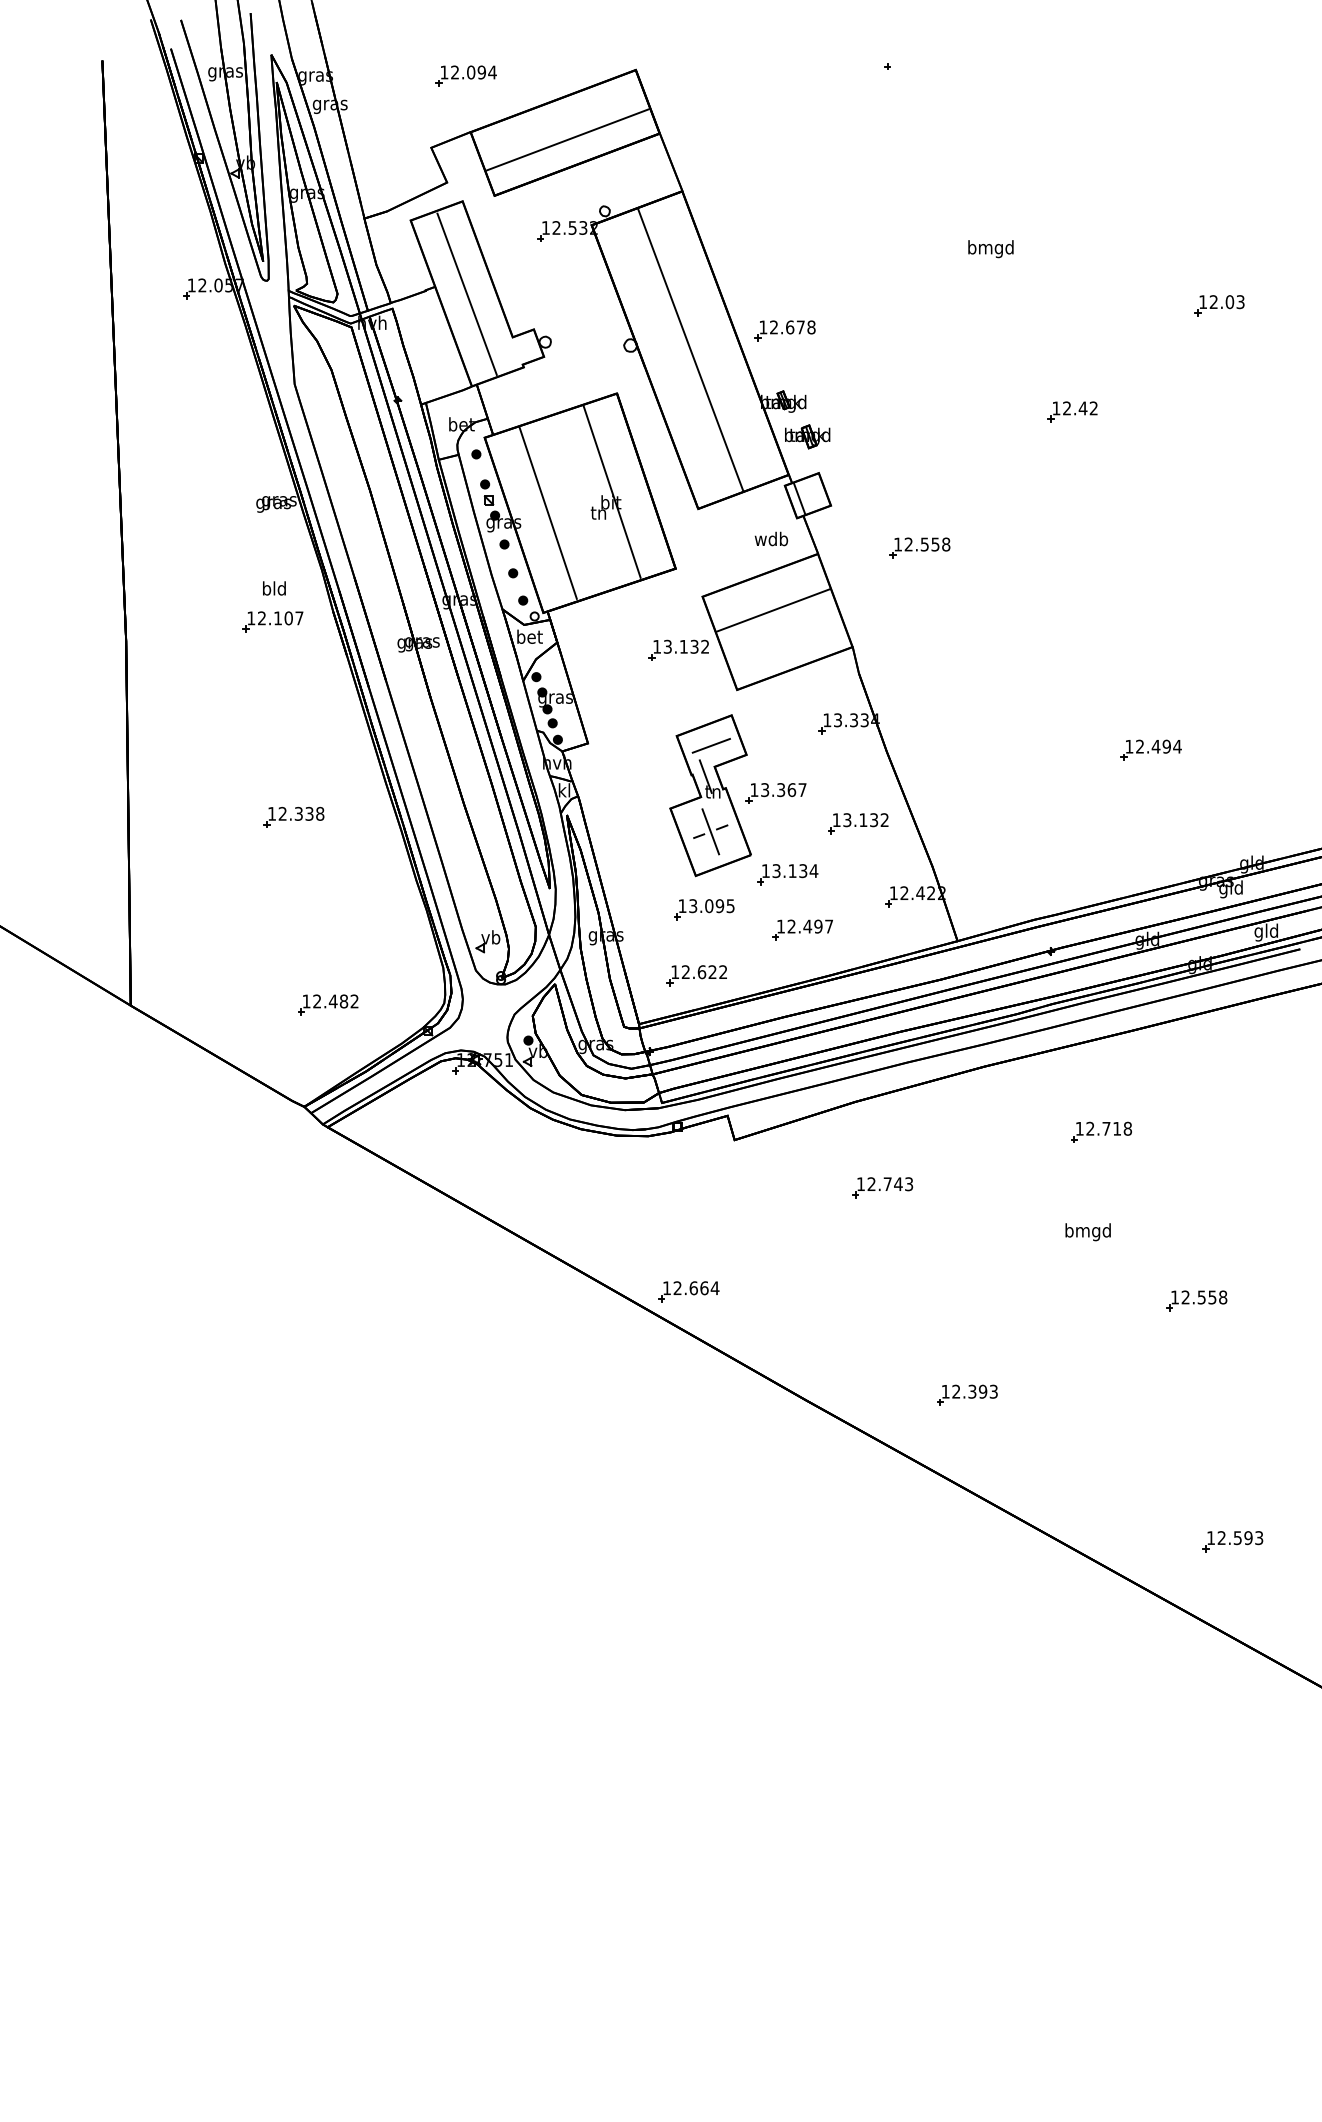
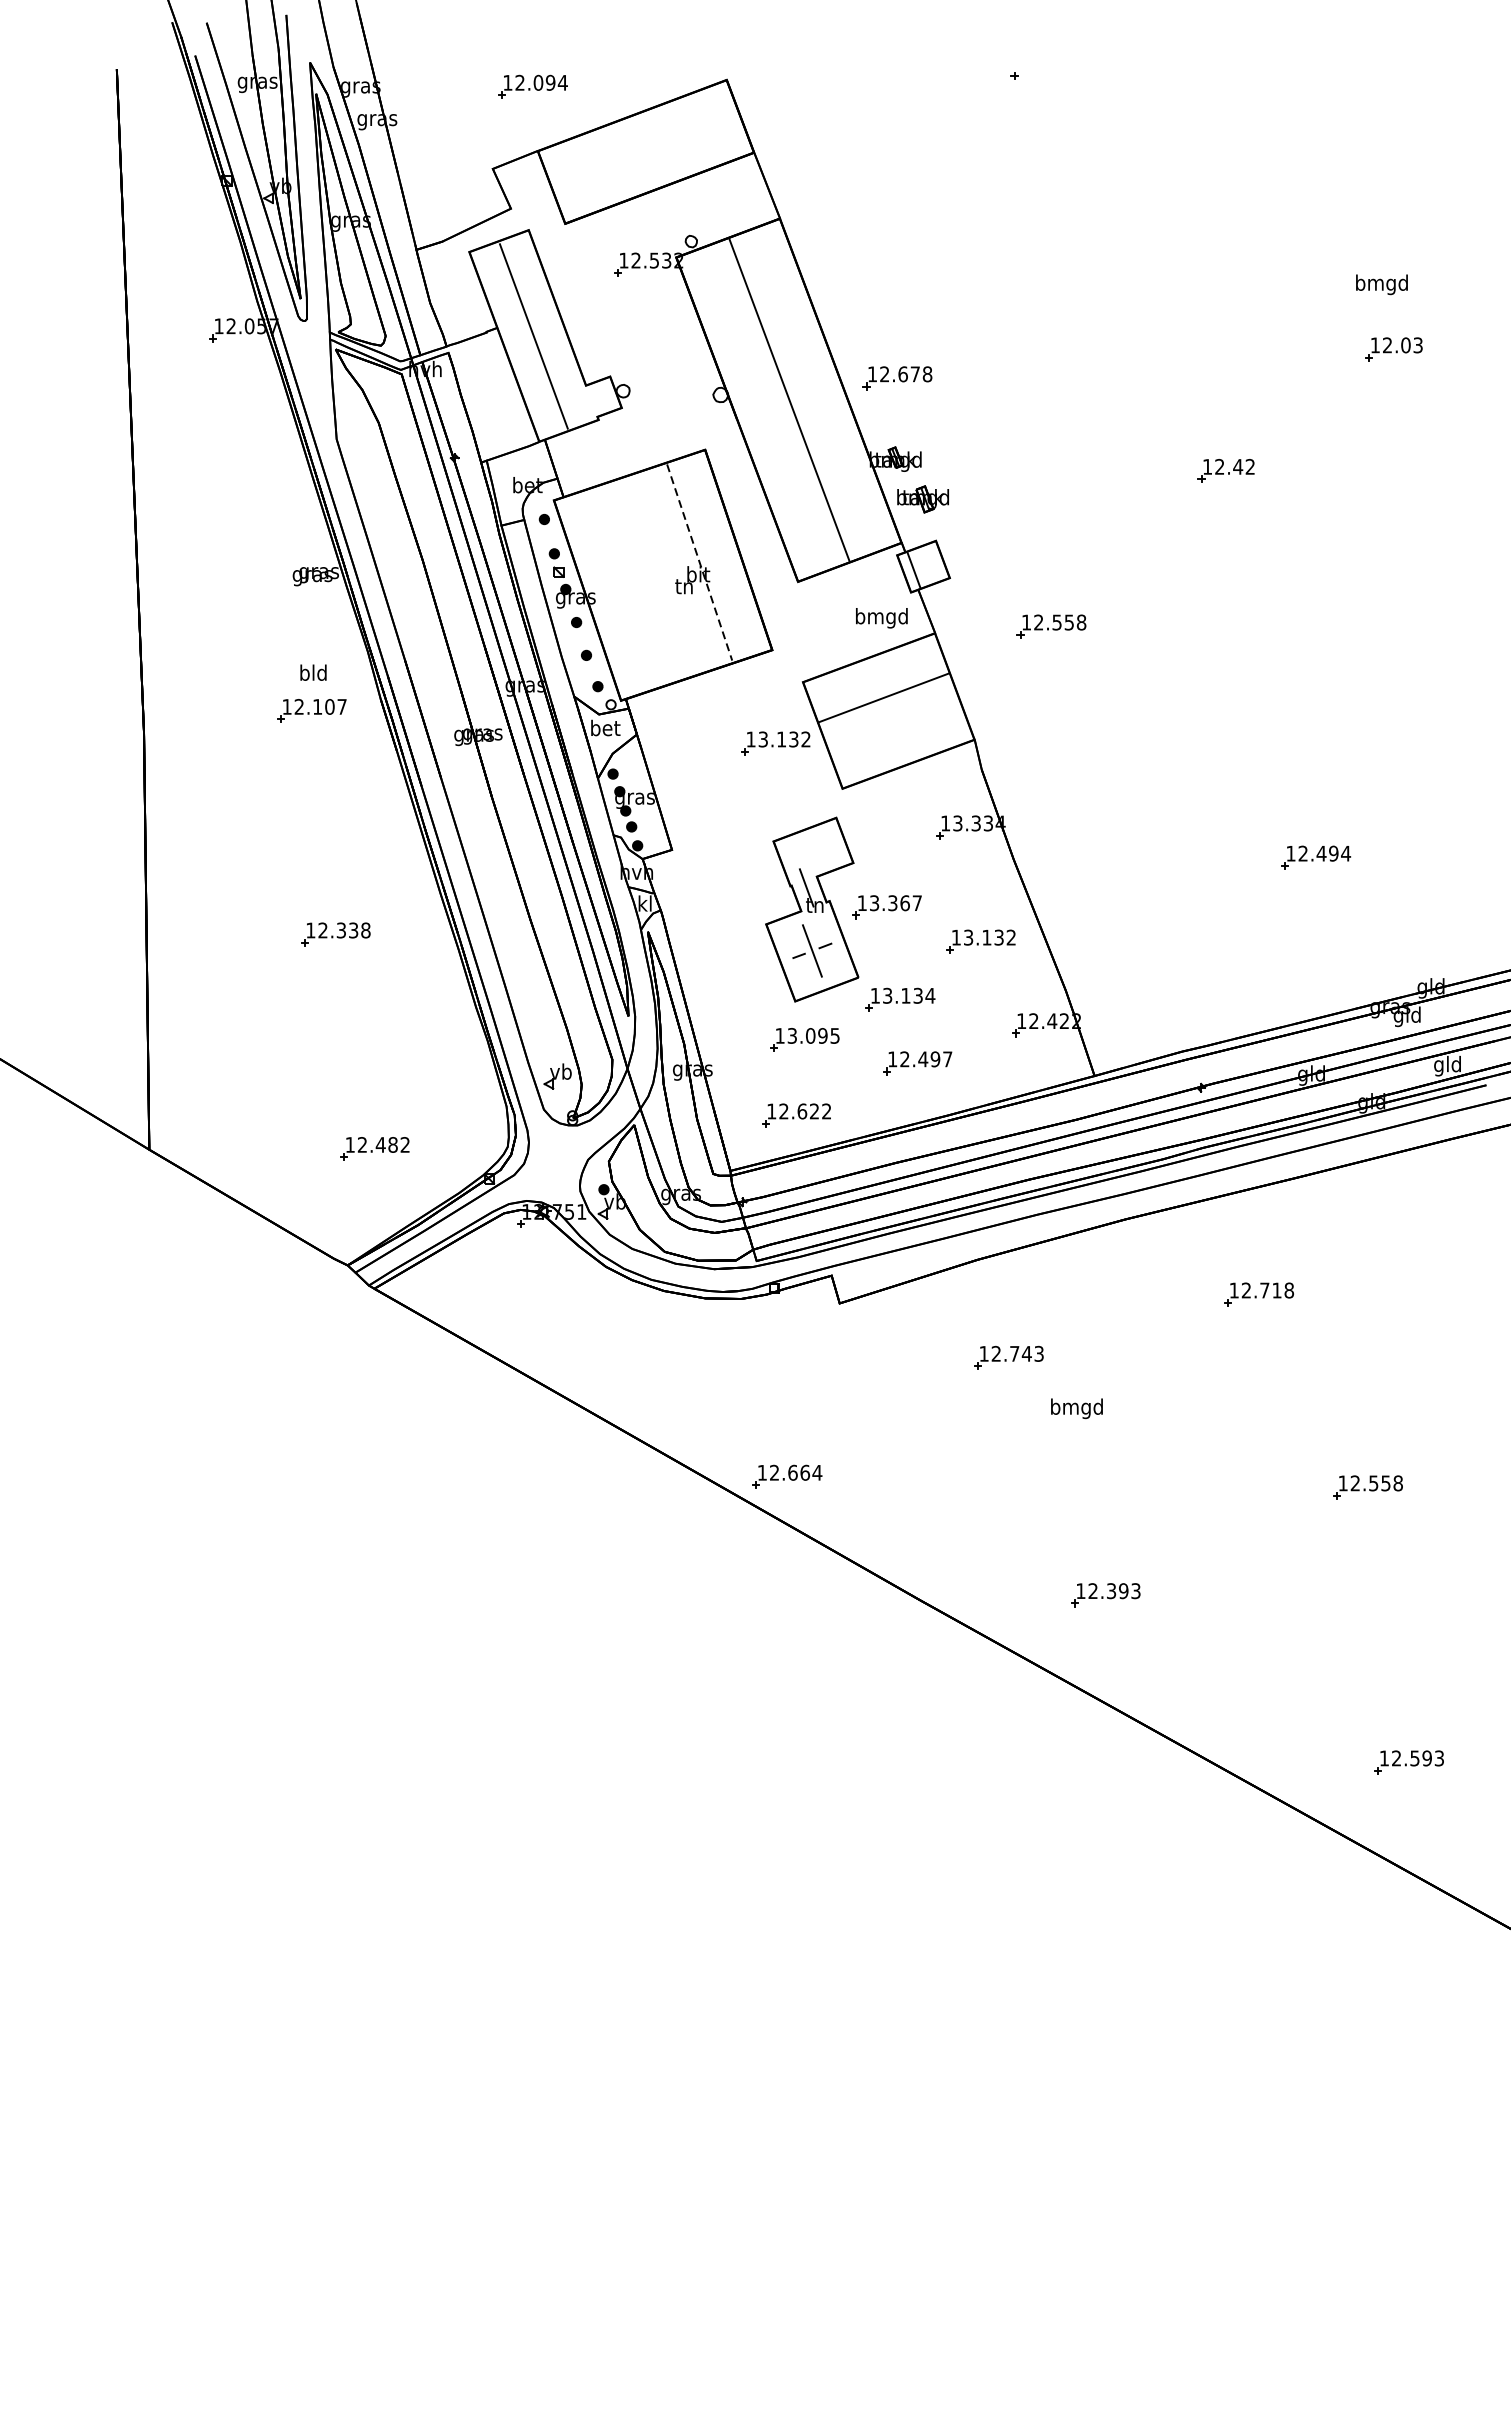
line: (567, 139) -> (648, 159), removed
text: (990, 249) -> (1381, 285), moved
line: (612, 492) -> (700, 563), solid -> dashed
line: (547, 512) -> (625, 585), removed
text: (771, 540) -> (881, 617), wdb -> bmgd
line: (710, 745) -> (812, 852), removed
text: (1087, 1232) -> (1076, 1409), moved

